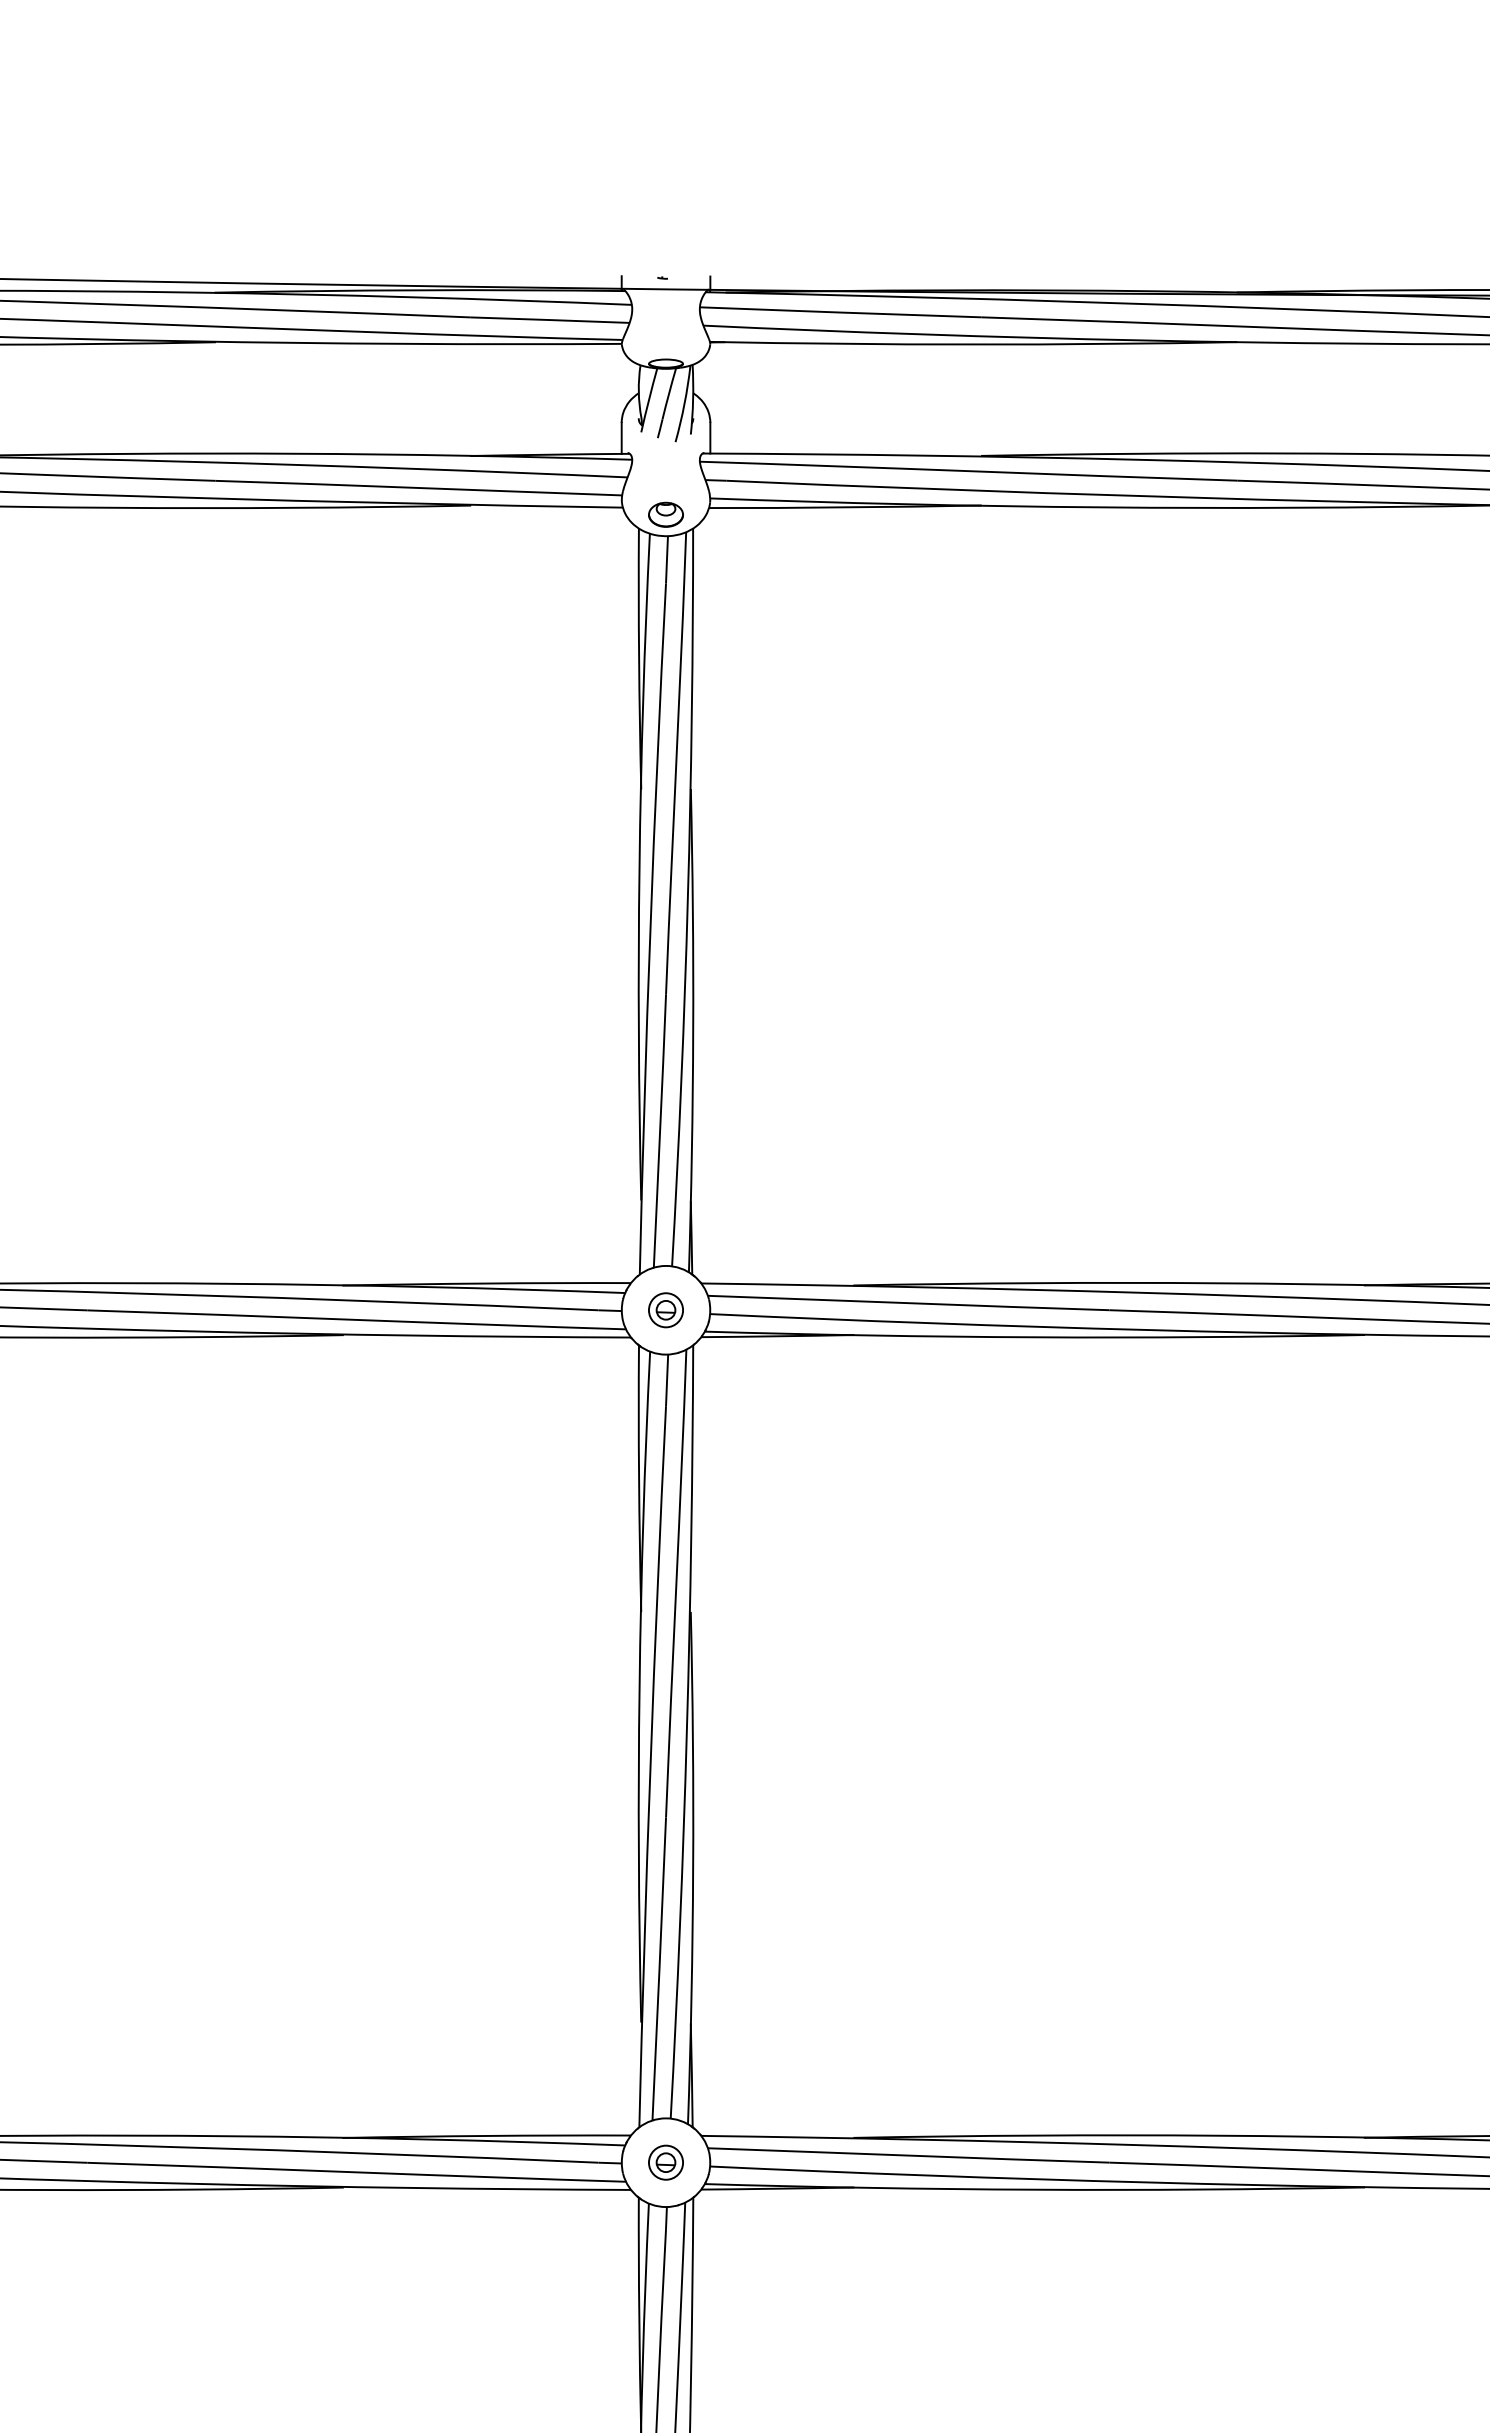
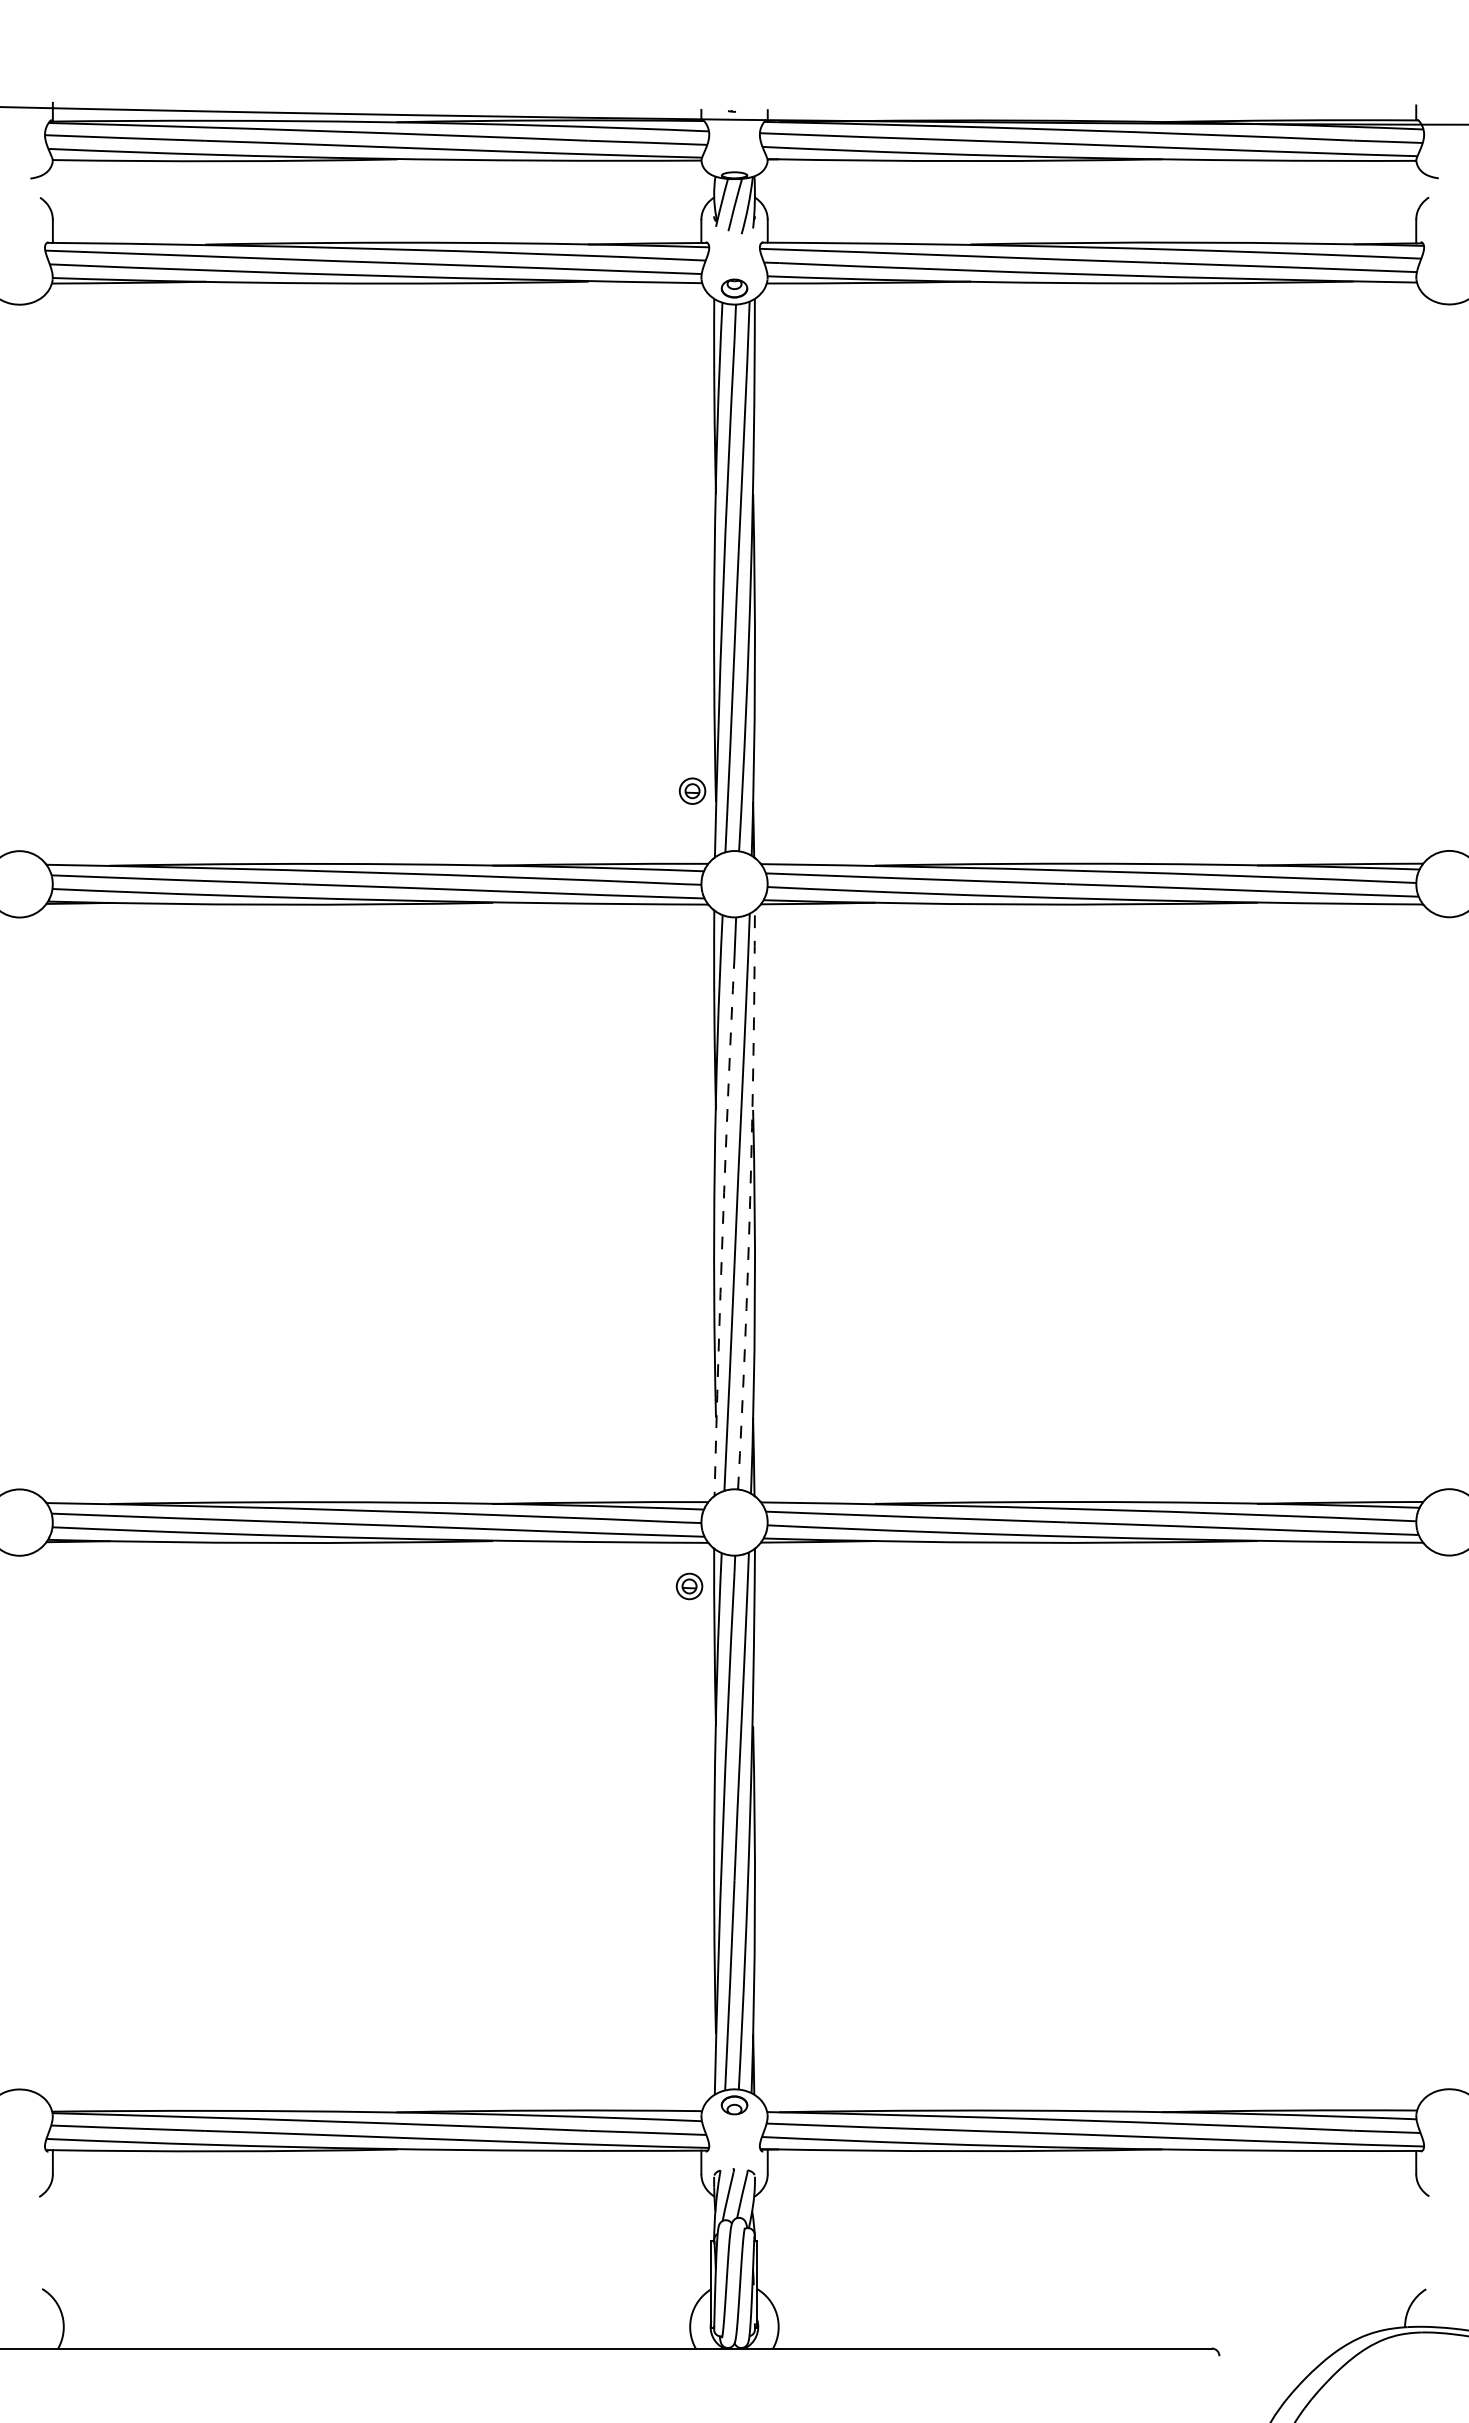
part: (665, 1309) -> (692, 790), moved
arc: (687, 1732) -> (750, 1200), solid -> dashed
arc: (649, 1766) -> (722, 1225), solid -> dashed
part: (665, 2162) -> (689, 1586), moved

